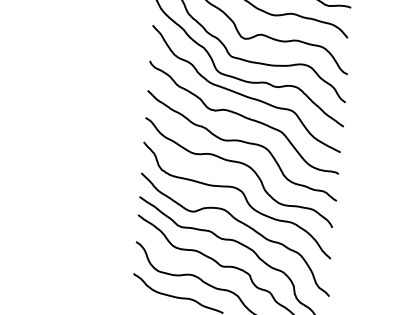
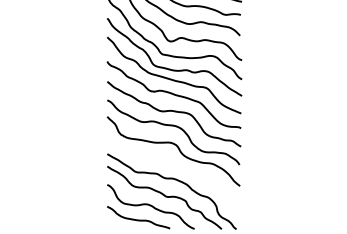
curve: (238, 222) -> (175, 166), removed

